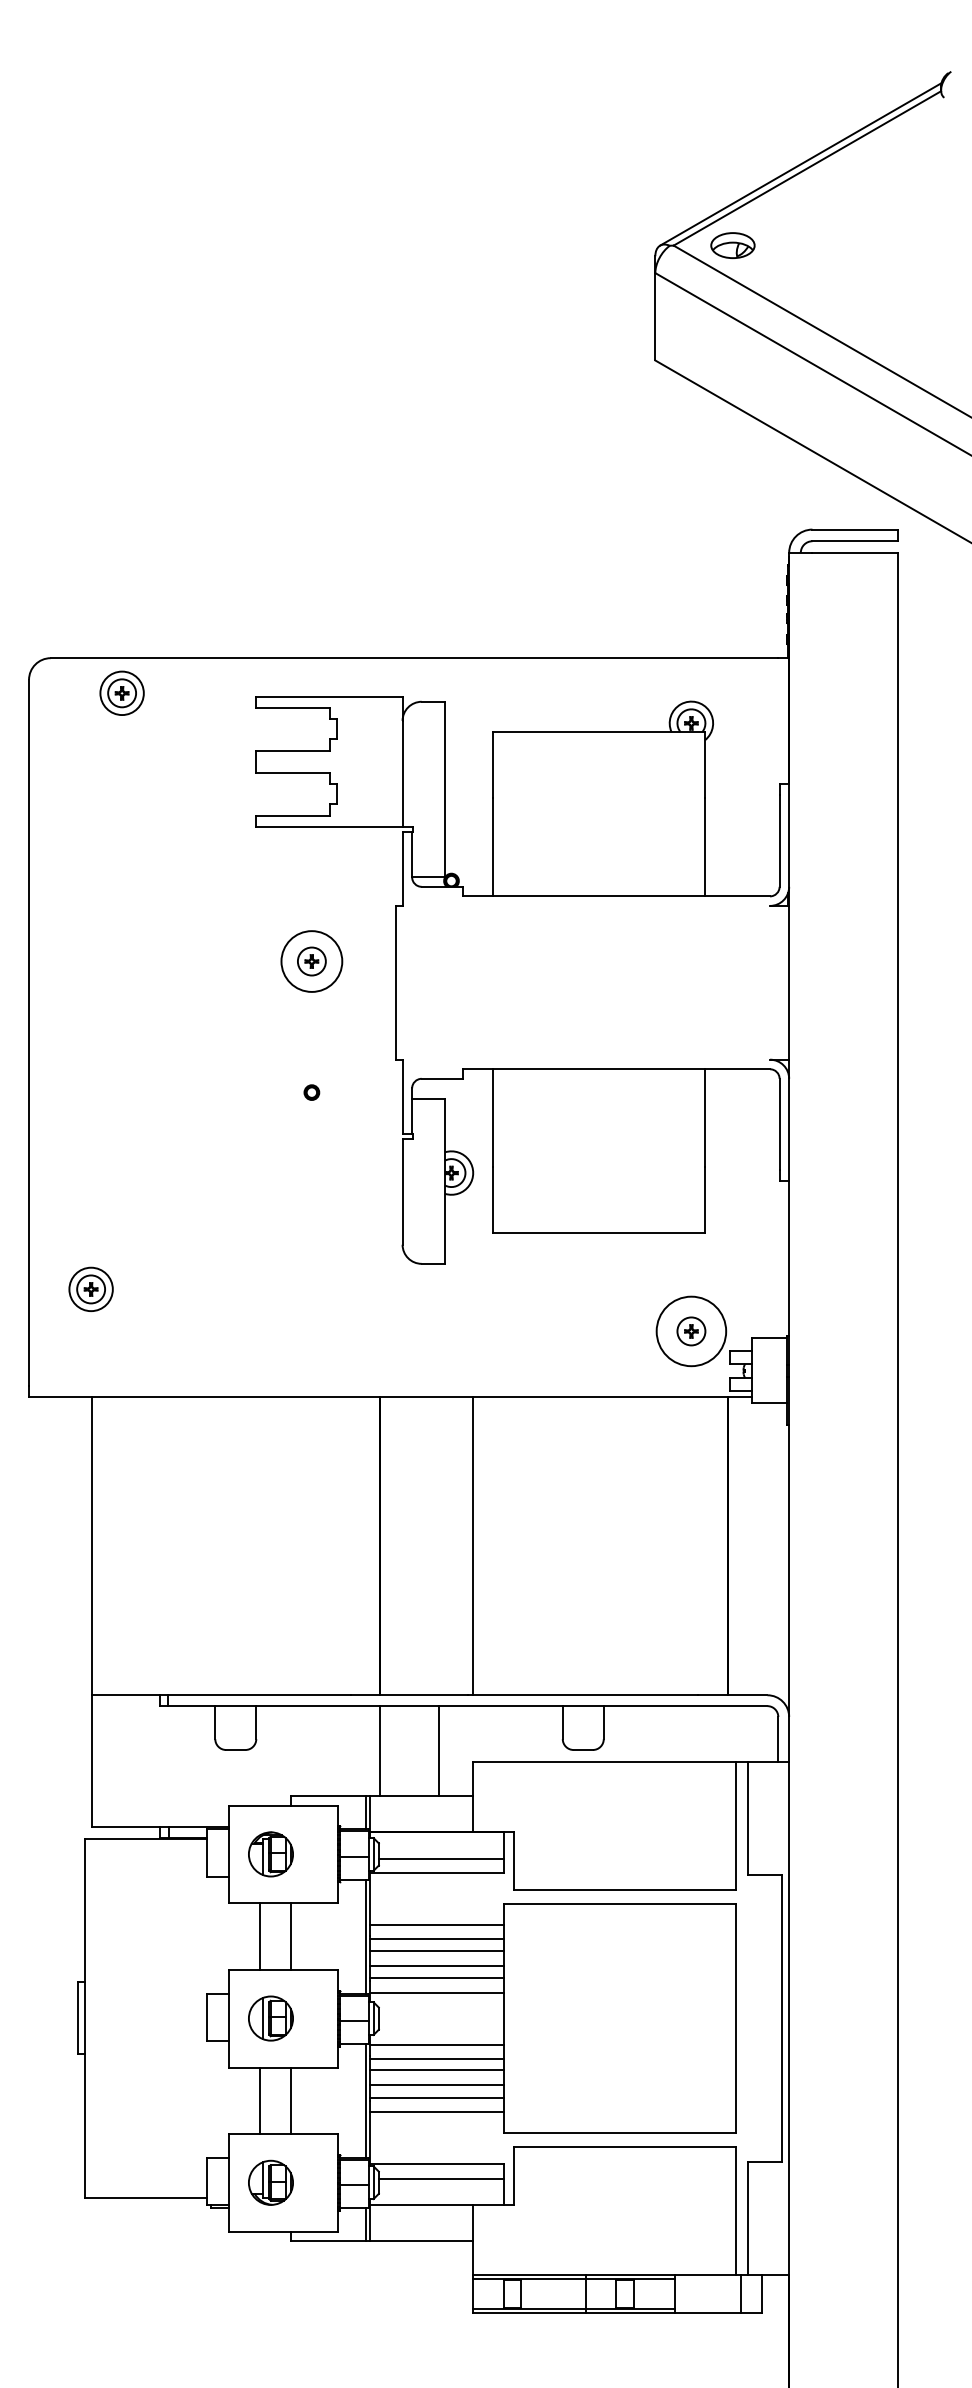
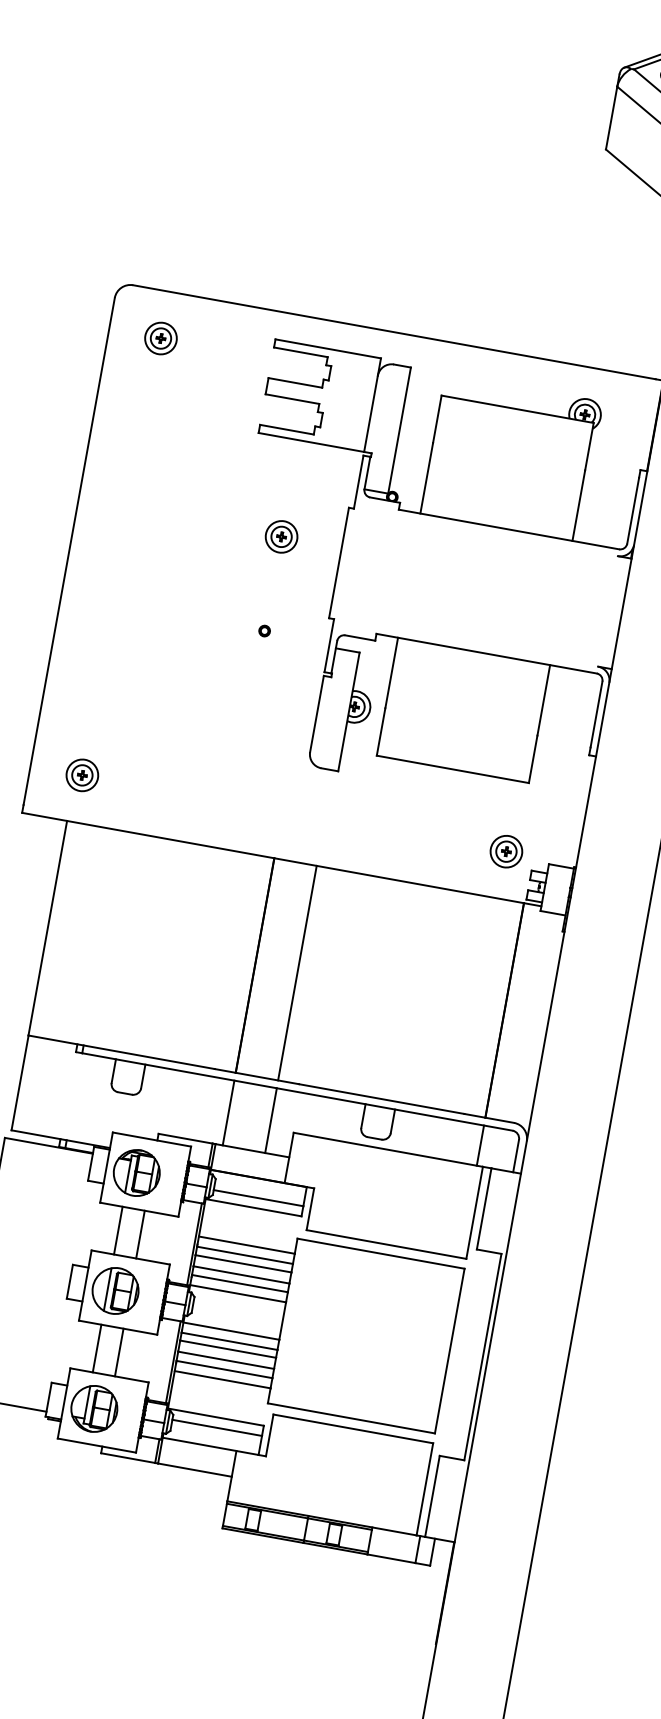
part: (121, 692) -> (160, 337), moved
circle: (311, 961) -> (281, 536), size x0.71
part: (90, 1288) -> (82, 774), moved
circle: (691, 1331) -> (506, 851), size x0.62
line: (473, 1545) -> (297, 972), moved
line: (727, 1734) -> (480, 1145), added
part: (270, 1854) -> (136, 1173), size x1.43
part: (270, 2018) -> (115, 1290), size x1.43
part: (270, 2182) -> (94, 1408), size x1.43

